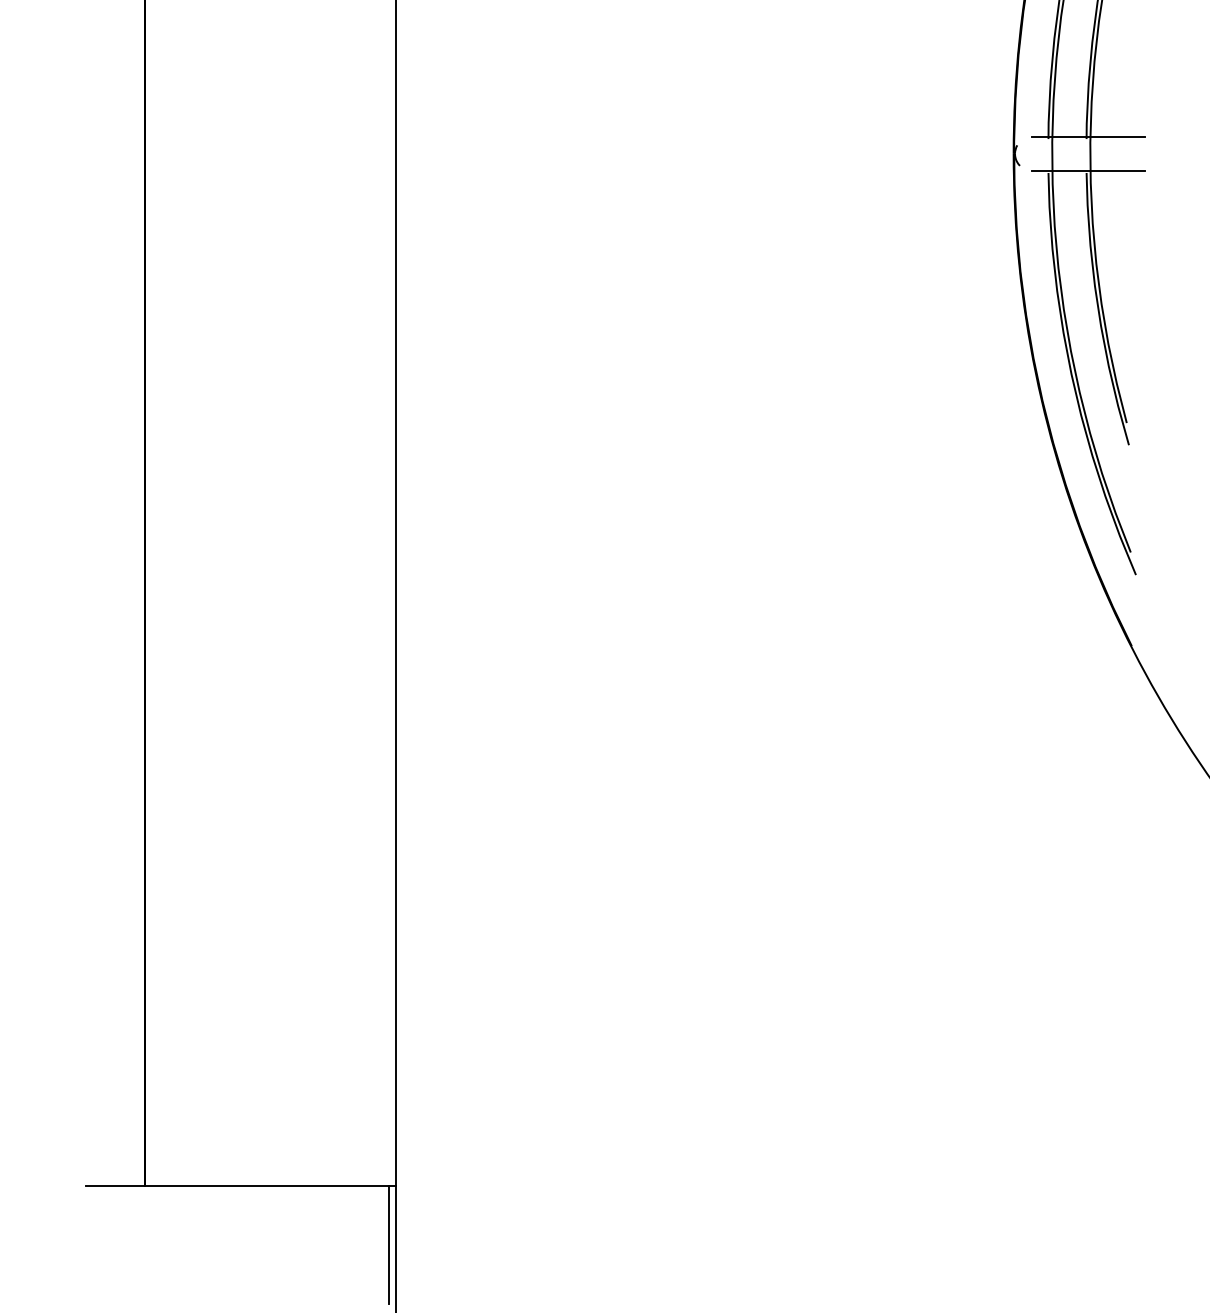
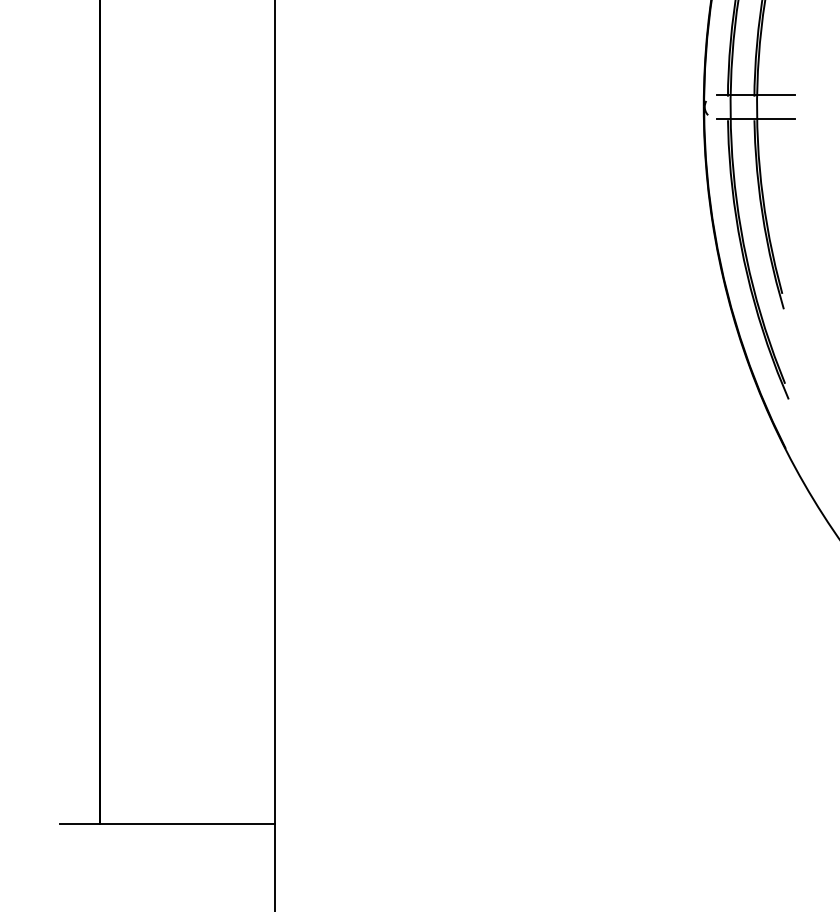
line: (388, 1244) -> (269, 864), removed

